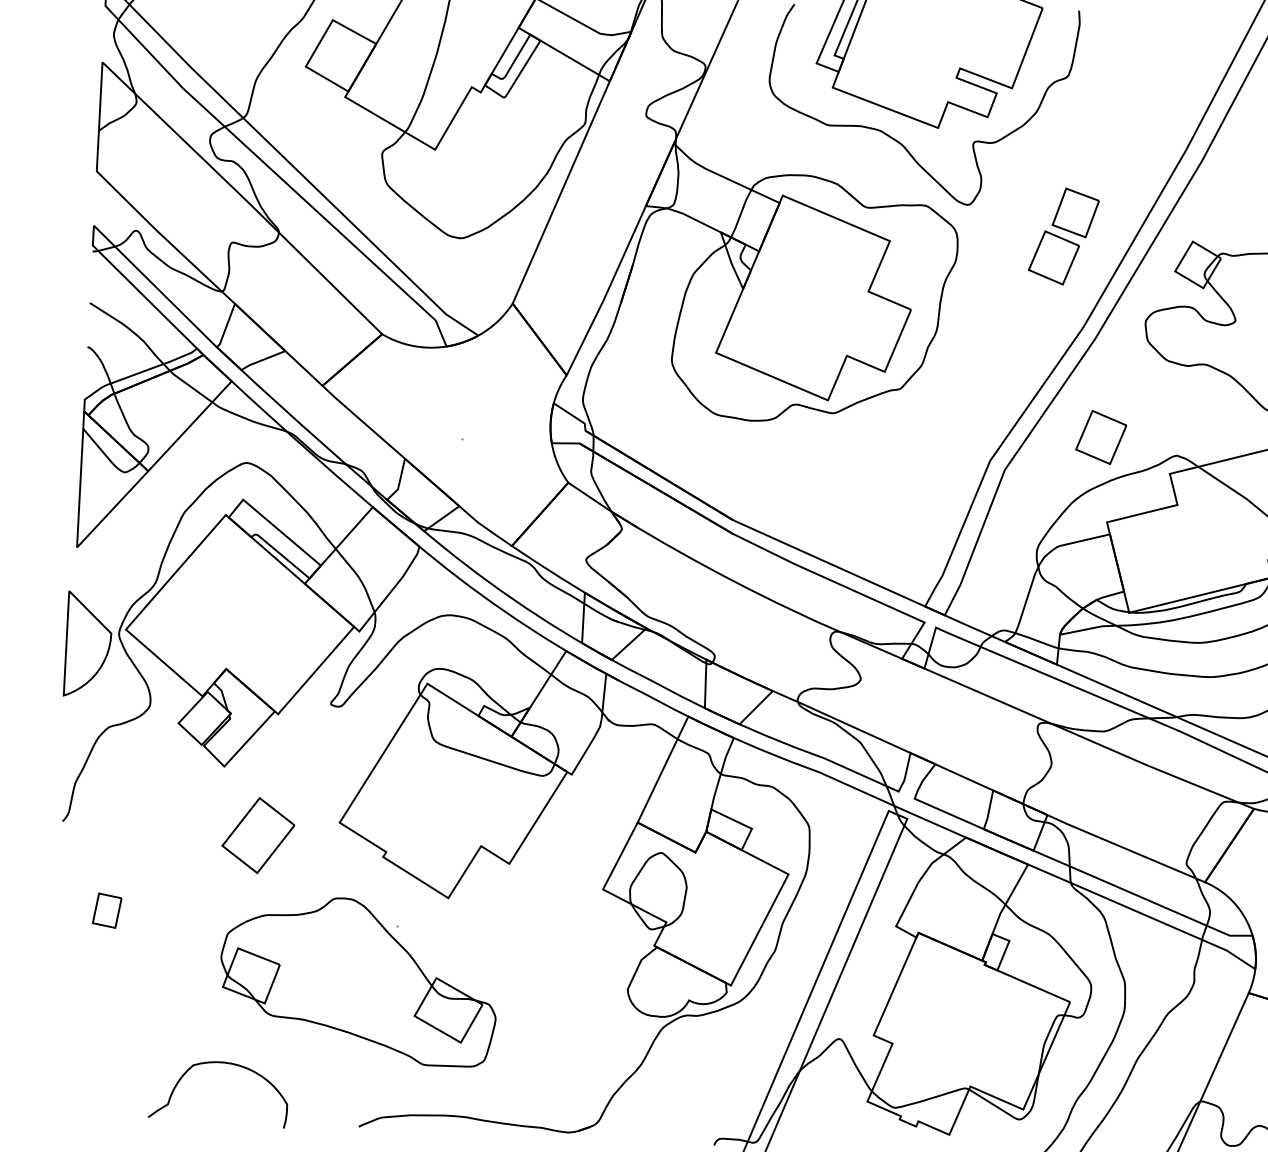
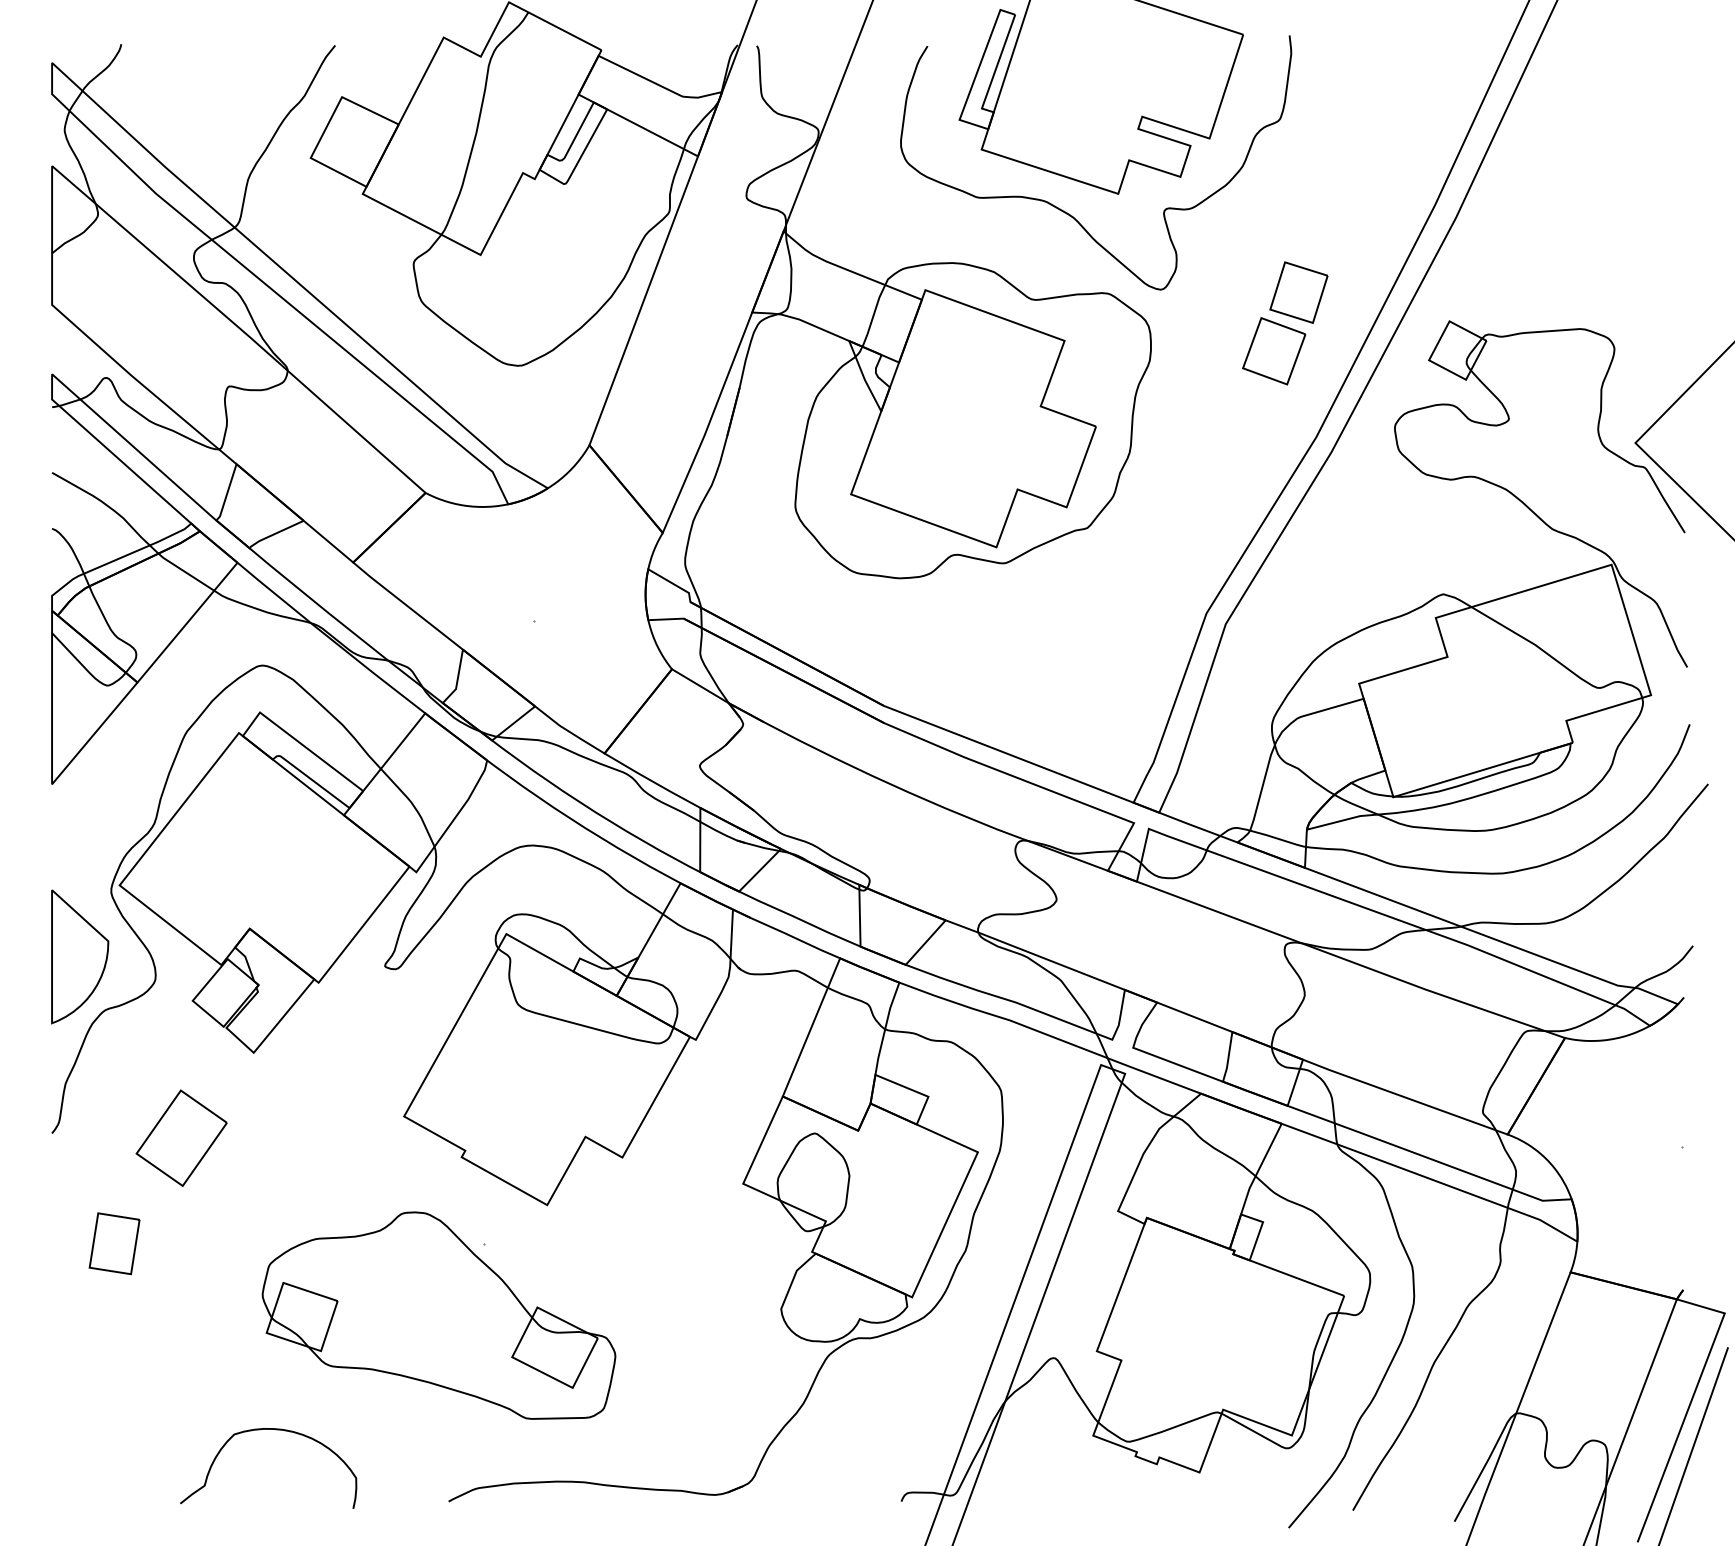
part: (1101, 437) -> (1346, 576), removed
part: (88, 644) -> (80, 956), moved
part: (258, 834) -> (181, 1137), moved
part: (107, 910) -> (114, 1243), size x1.43

